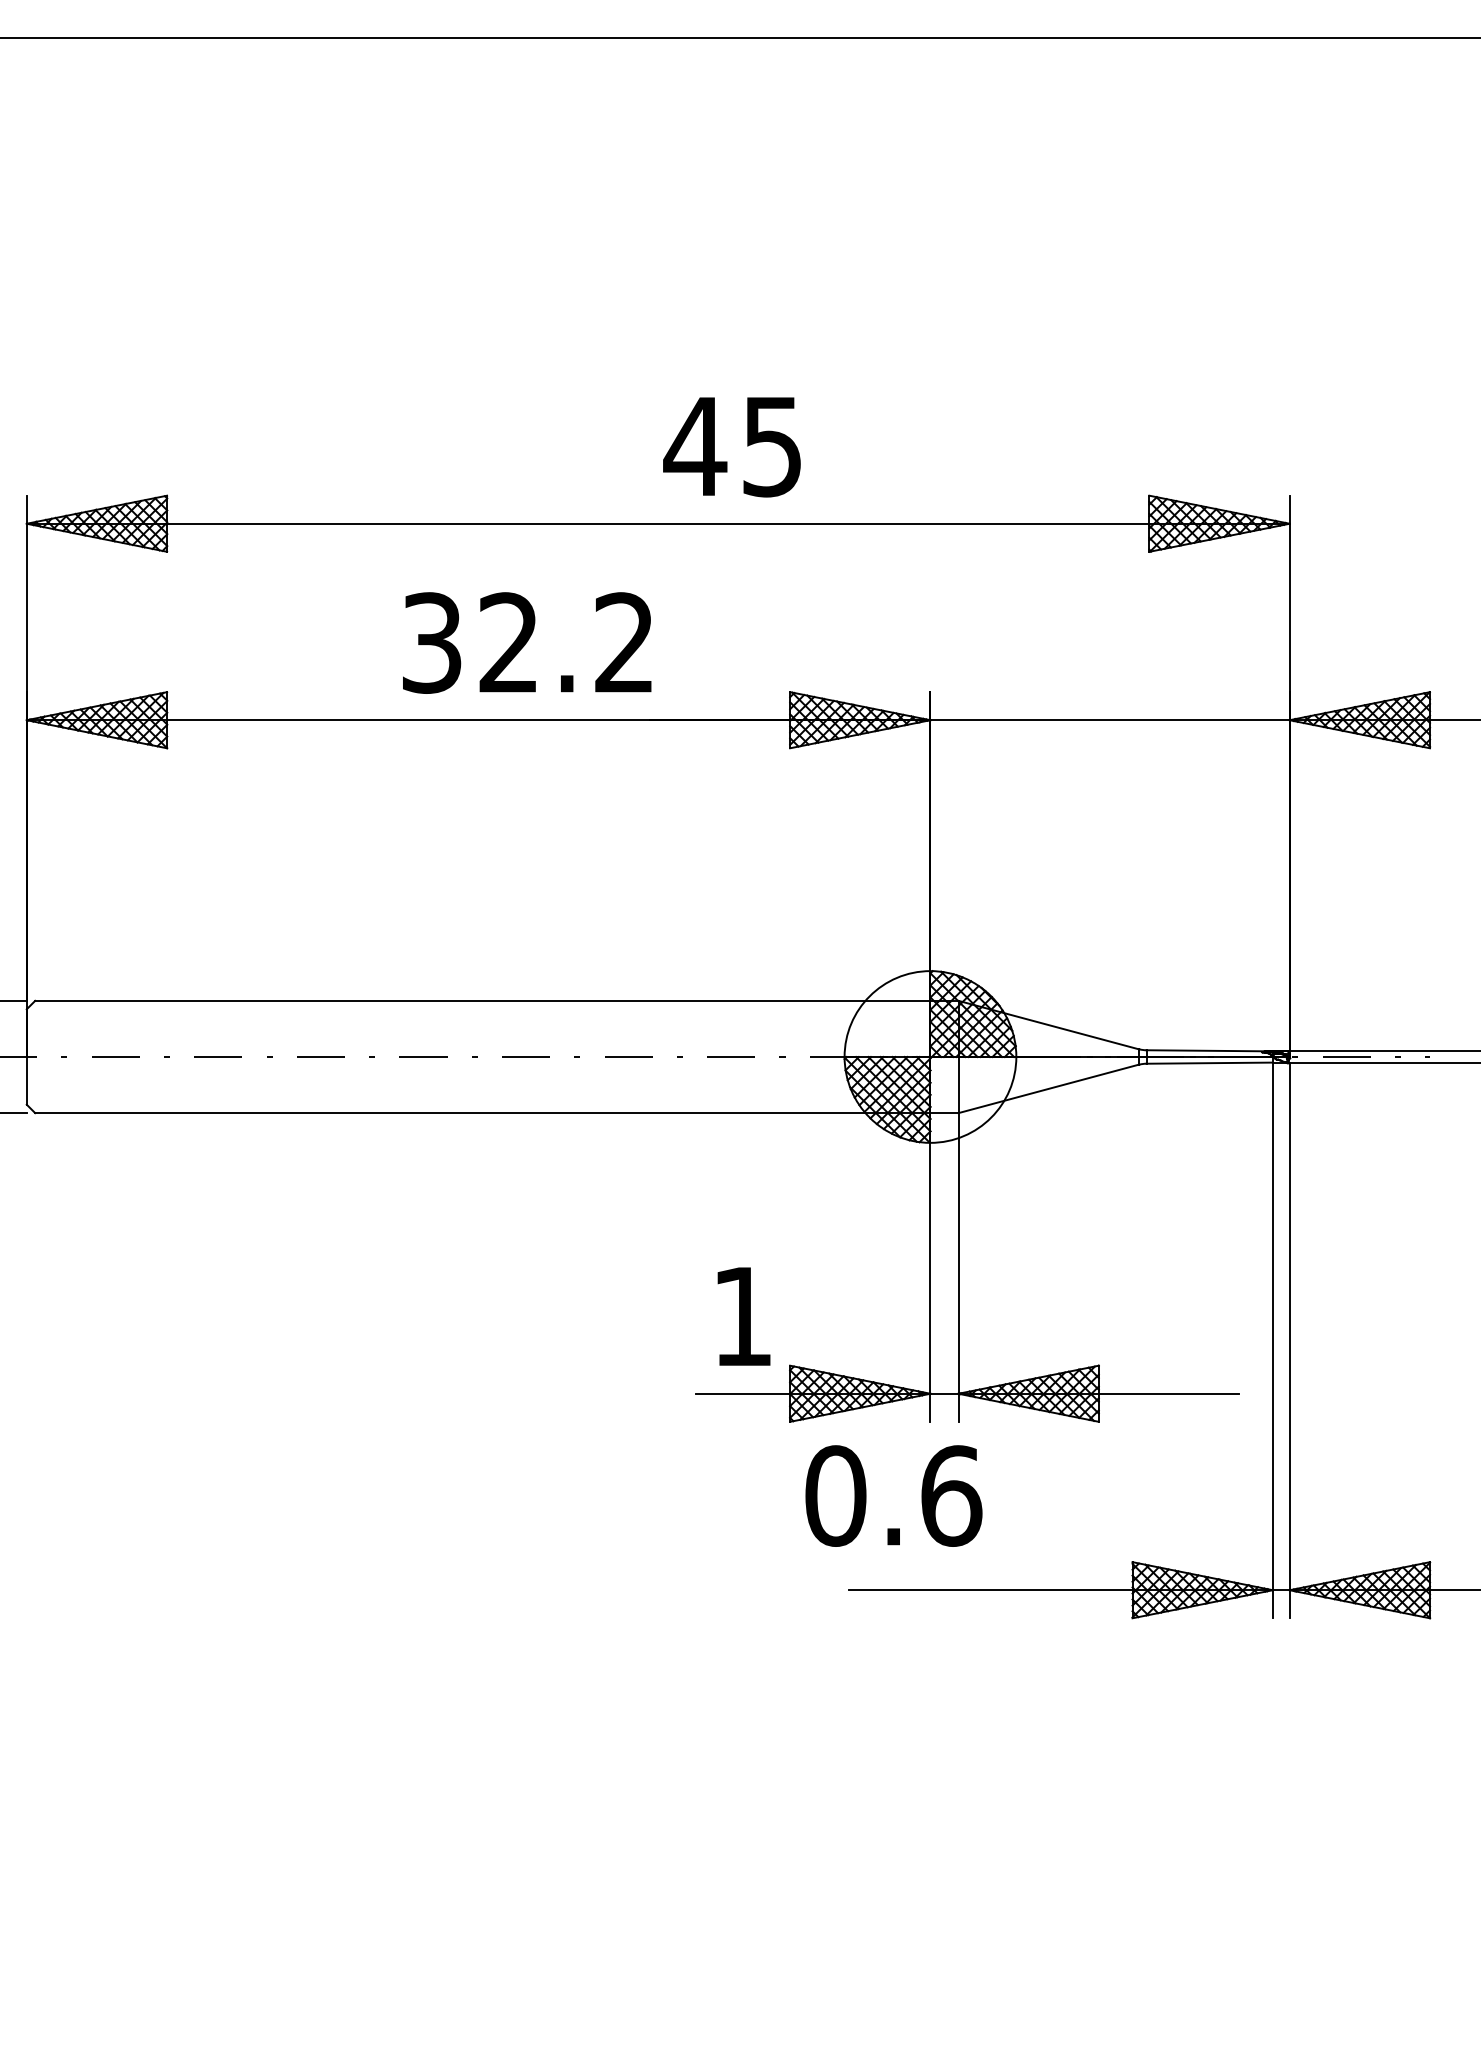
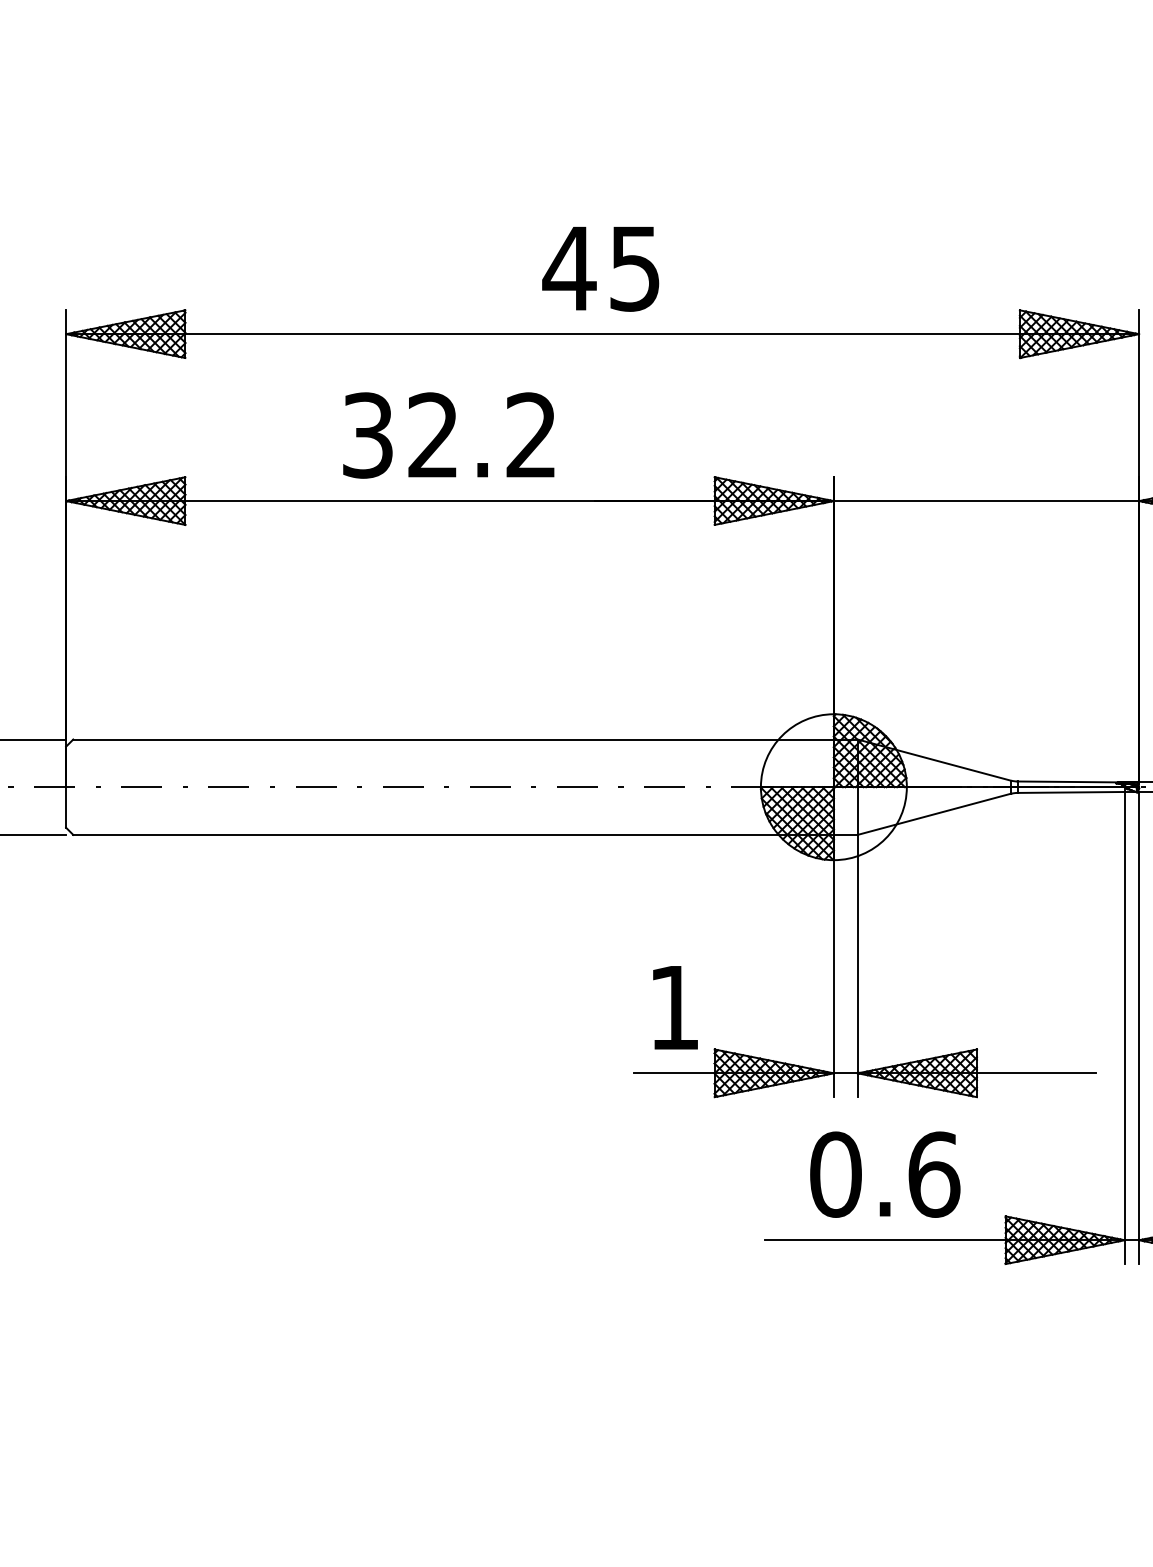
text: (731, 447) -> (600, 269), moved
text: (527, 642) -> (449, 435), moved
text: (893, 1495) -> (884, 1174), moved

